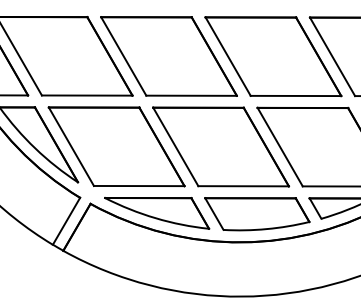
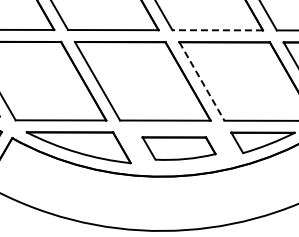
line: (295, 95) -> (217, 29), solid -> dashed
line: (280, 147) -> (202, 81), solid -> dashed
part: (257, 214) -> (179, 148), size x0.7

